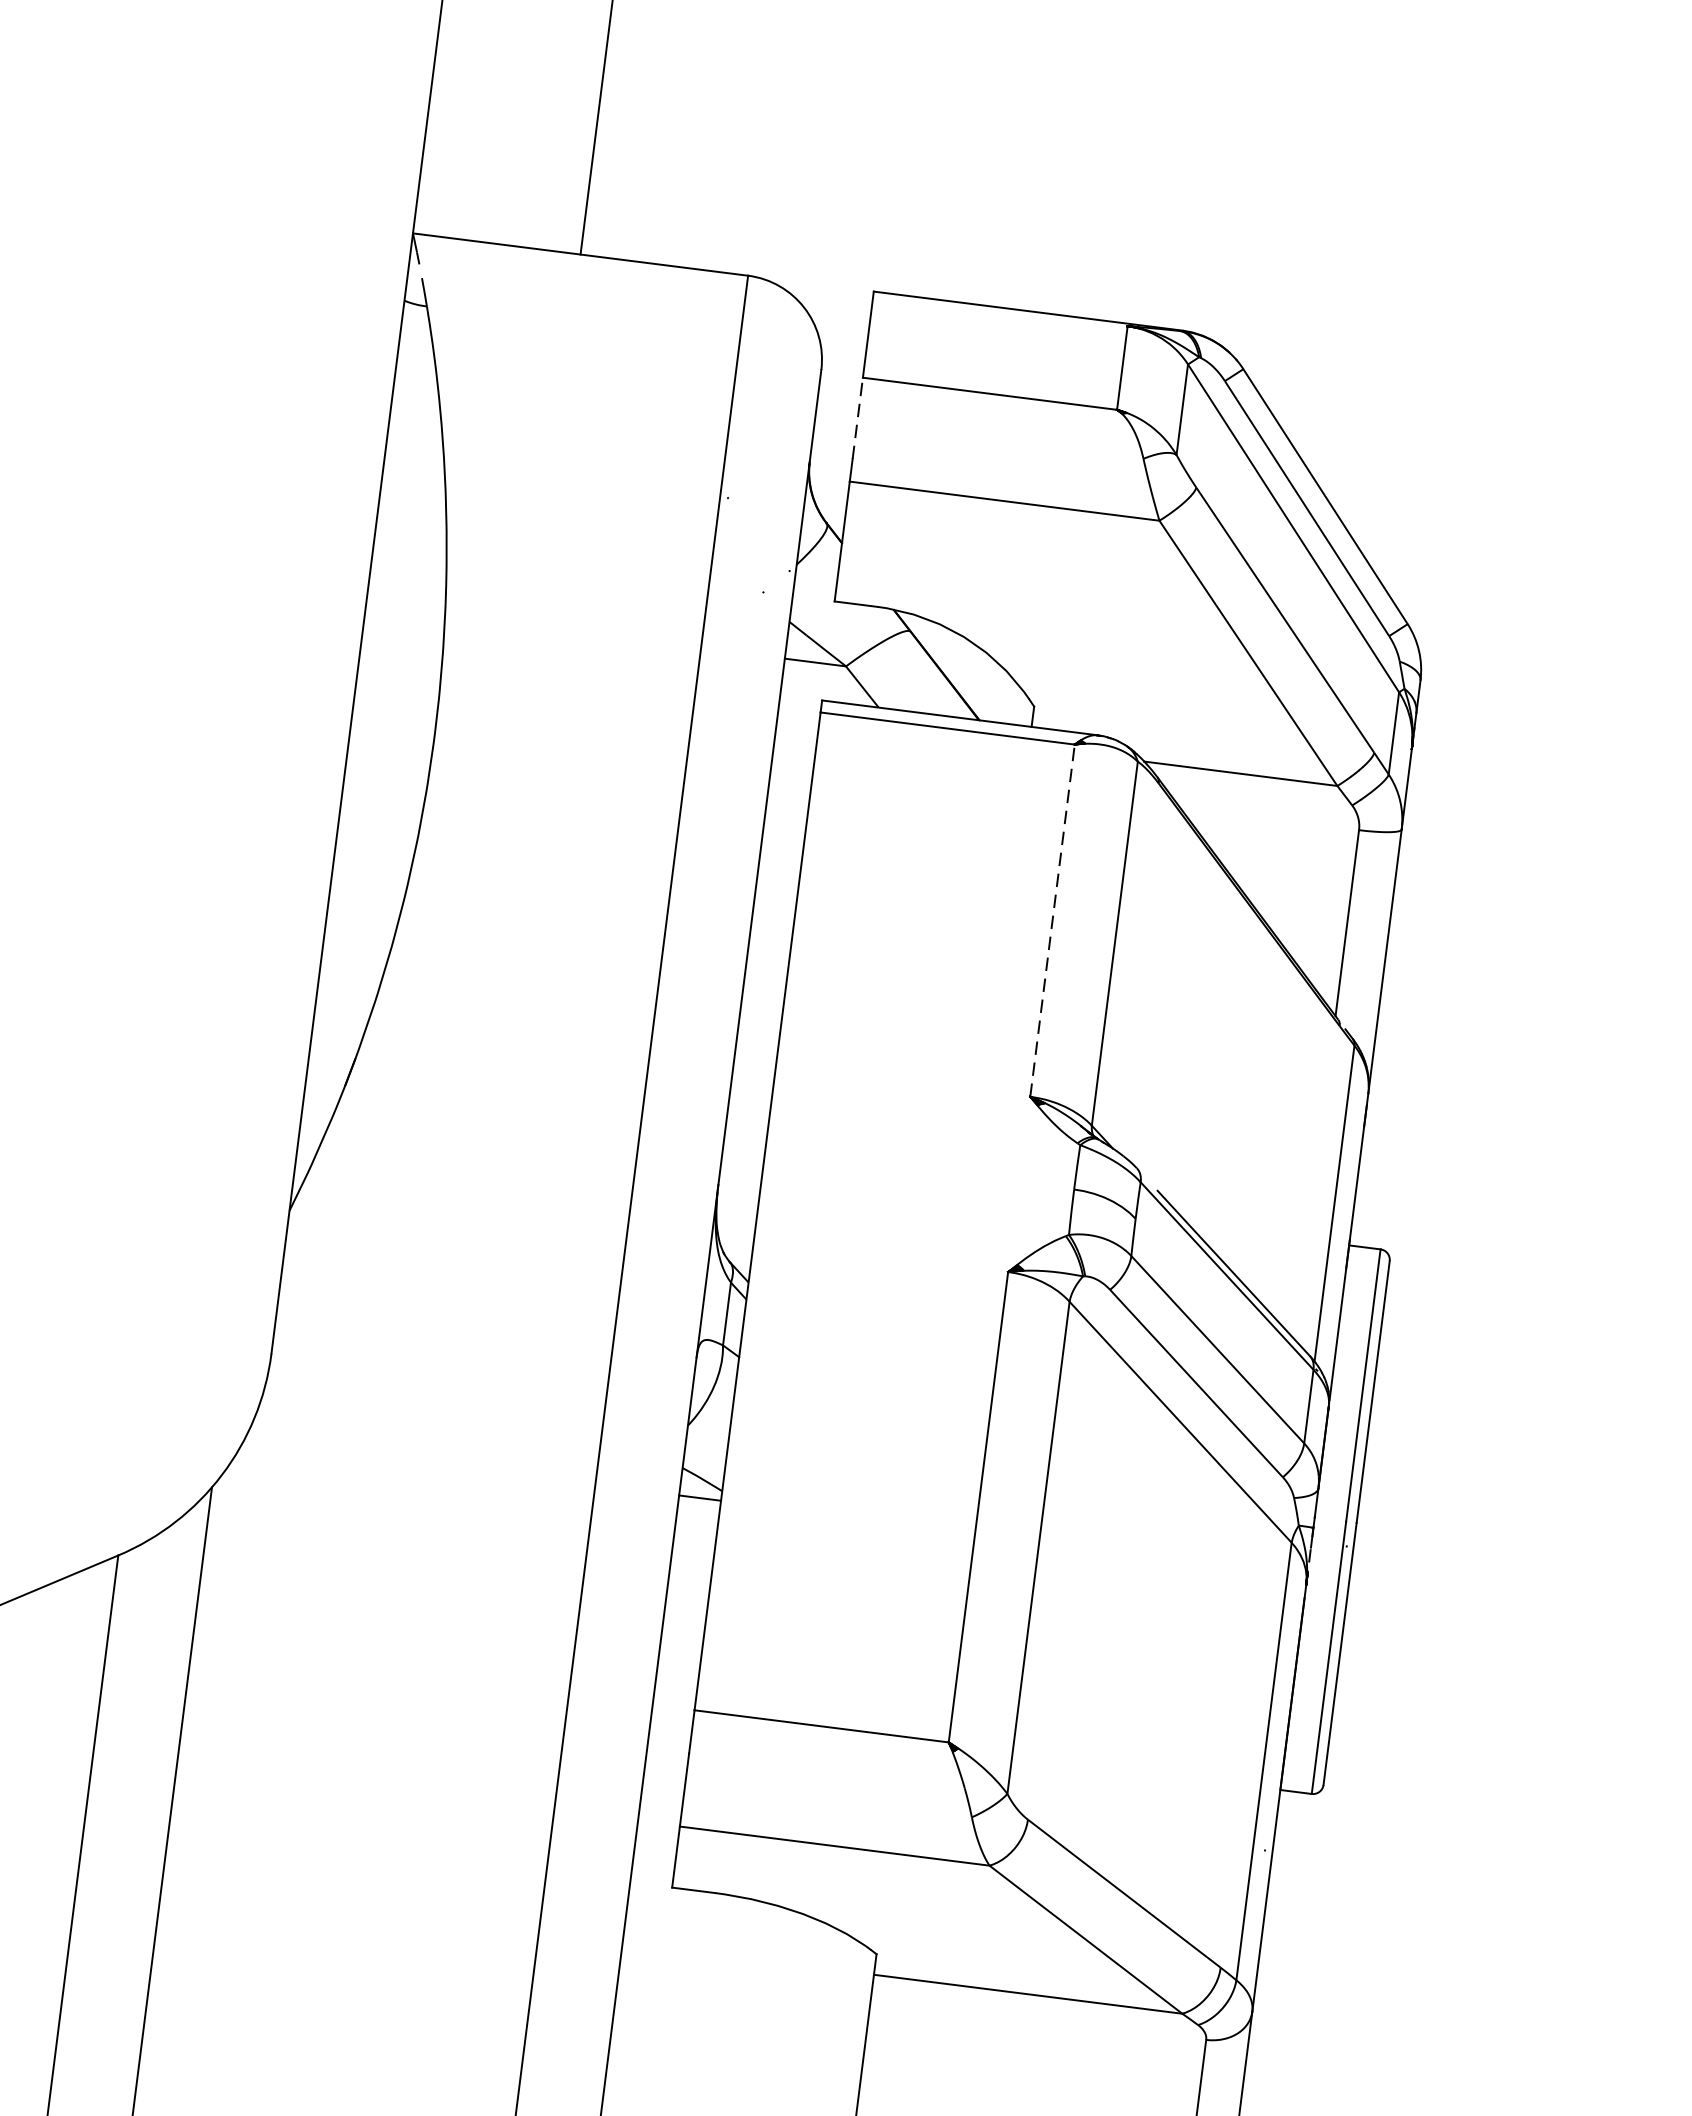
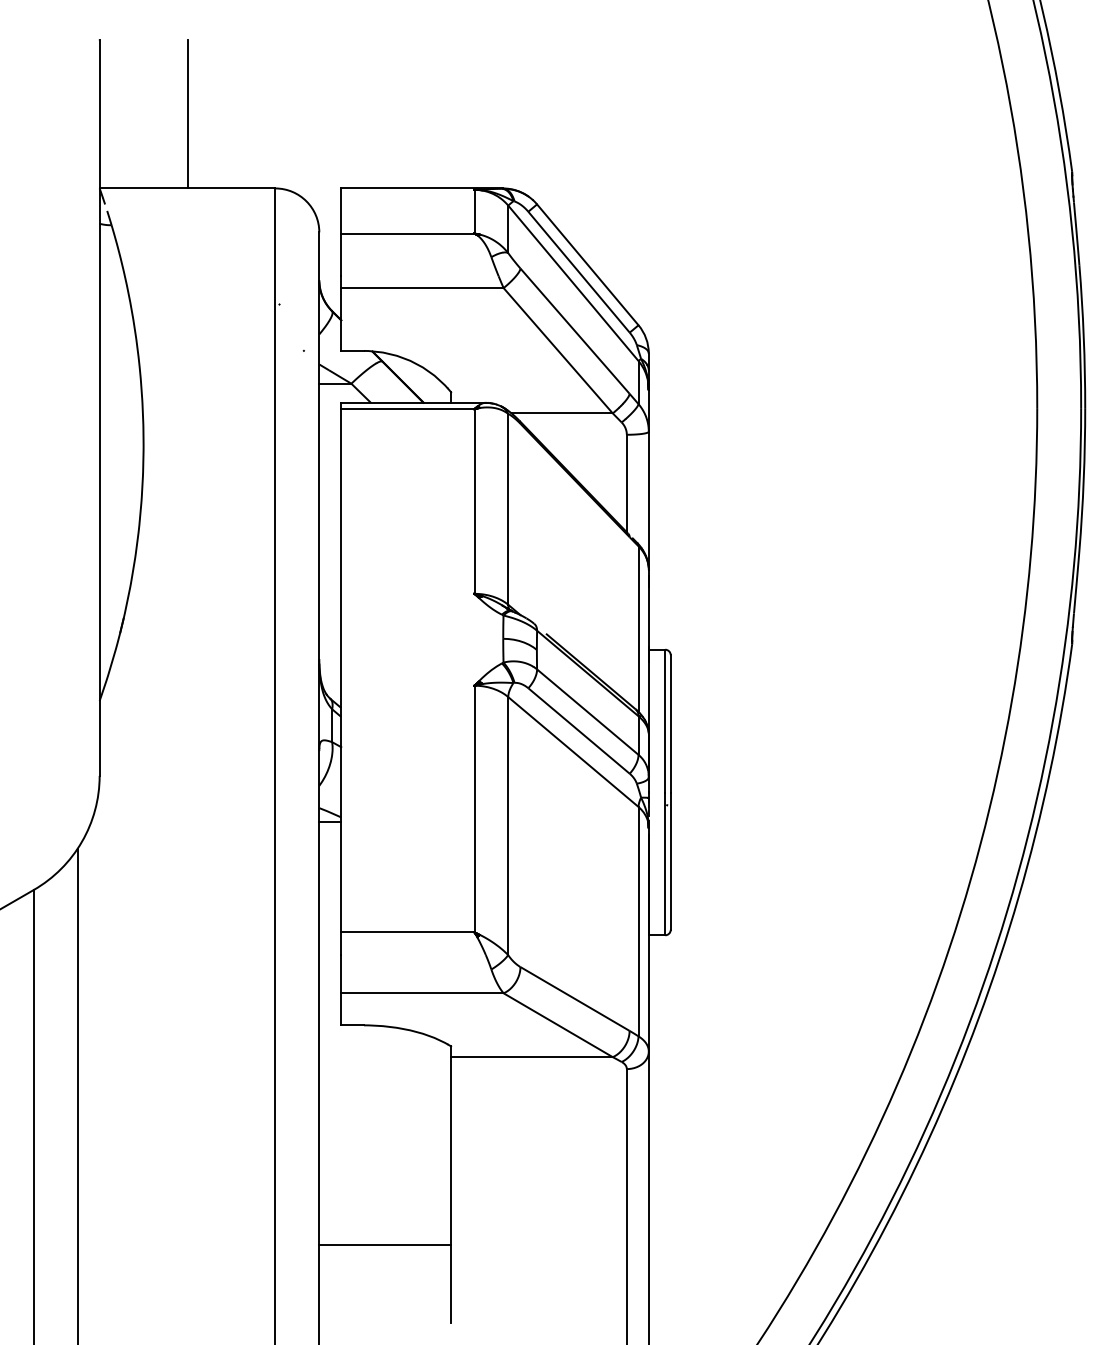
line: (858, 417) -> (341, 254), dashed -> solid
line: (1052, 918) -> (474, 500), dashed -> solid

